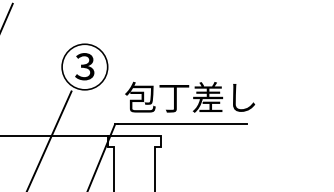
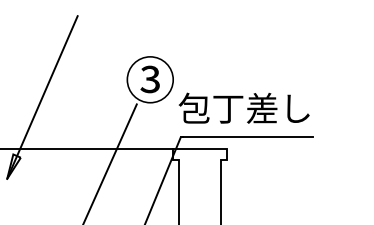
text: (189, 96) -> (243, 107), moved

